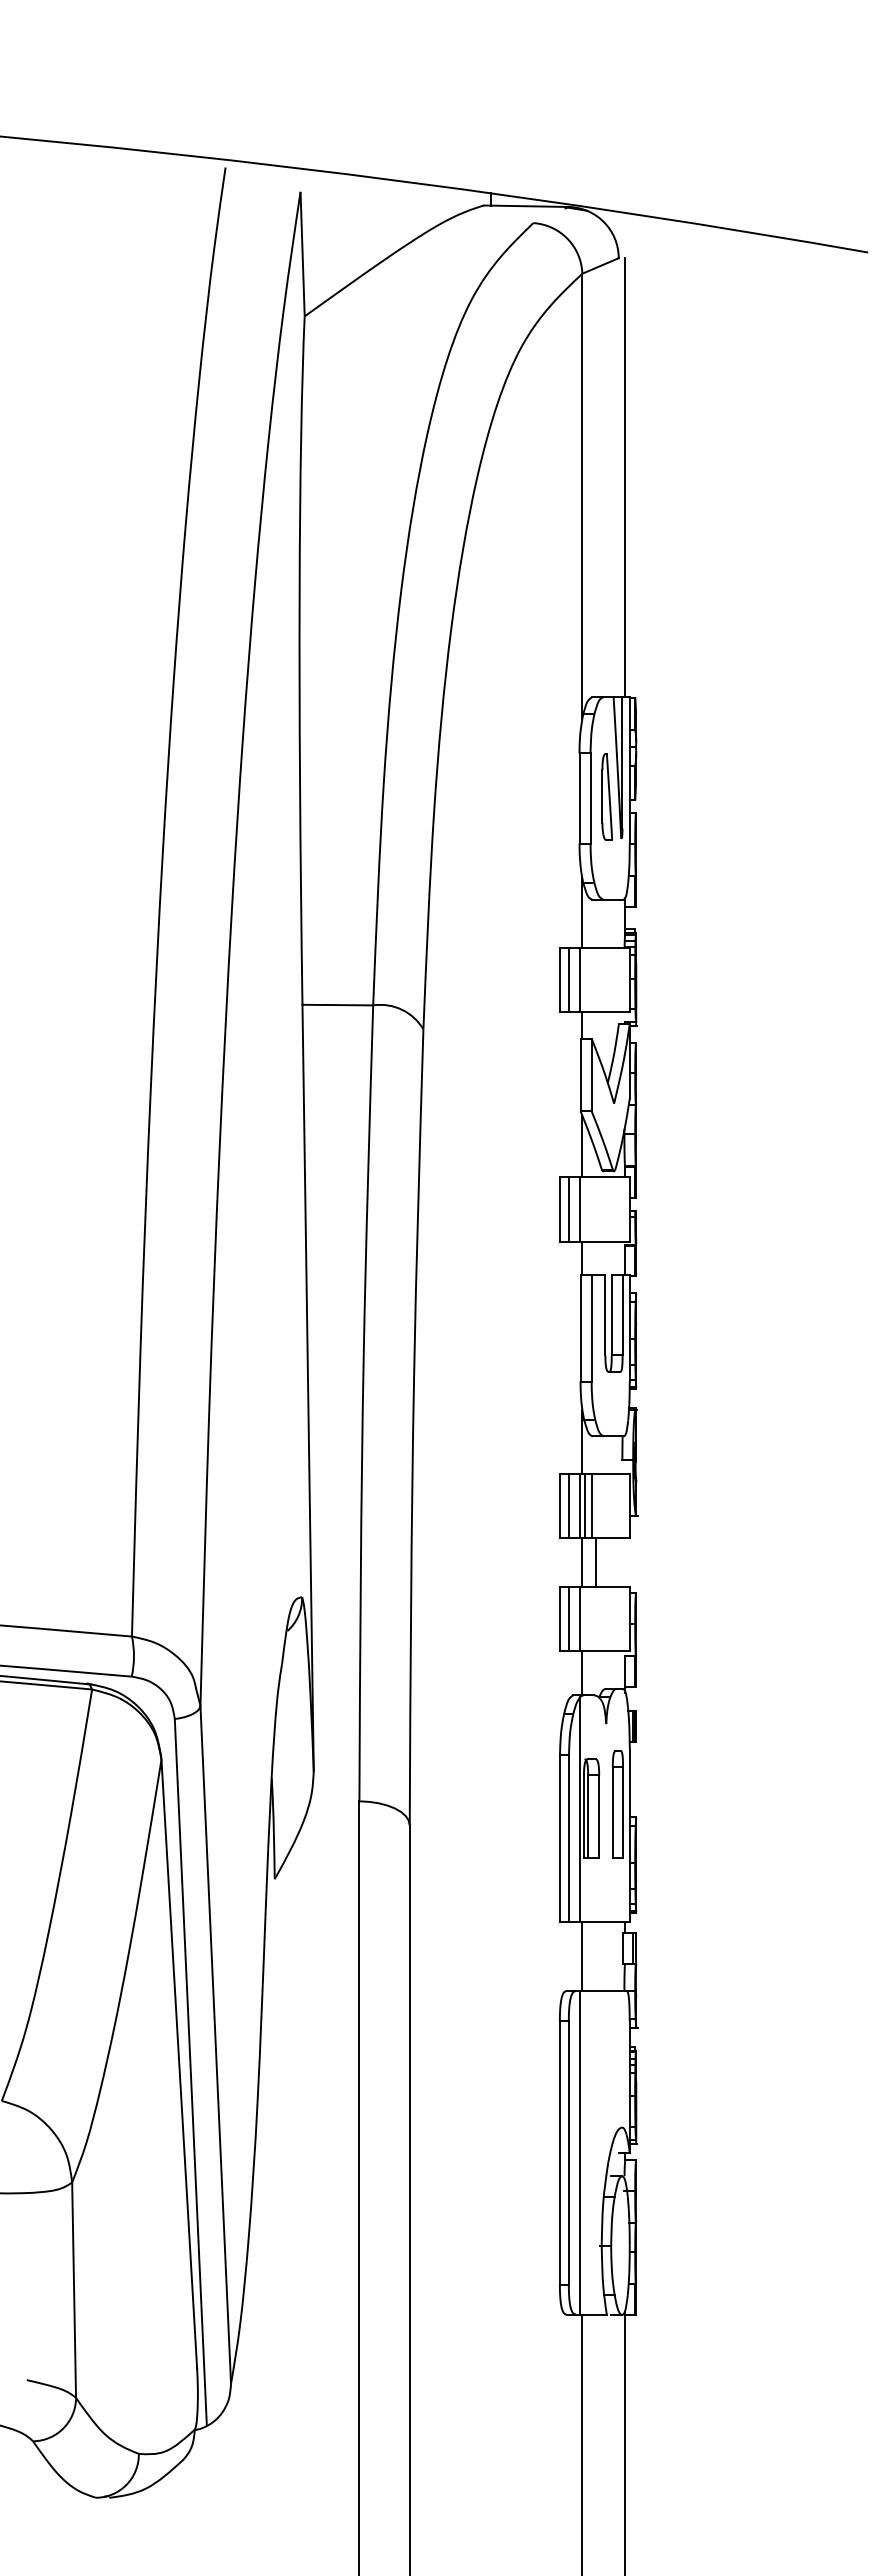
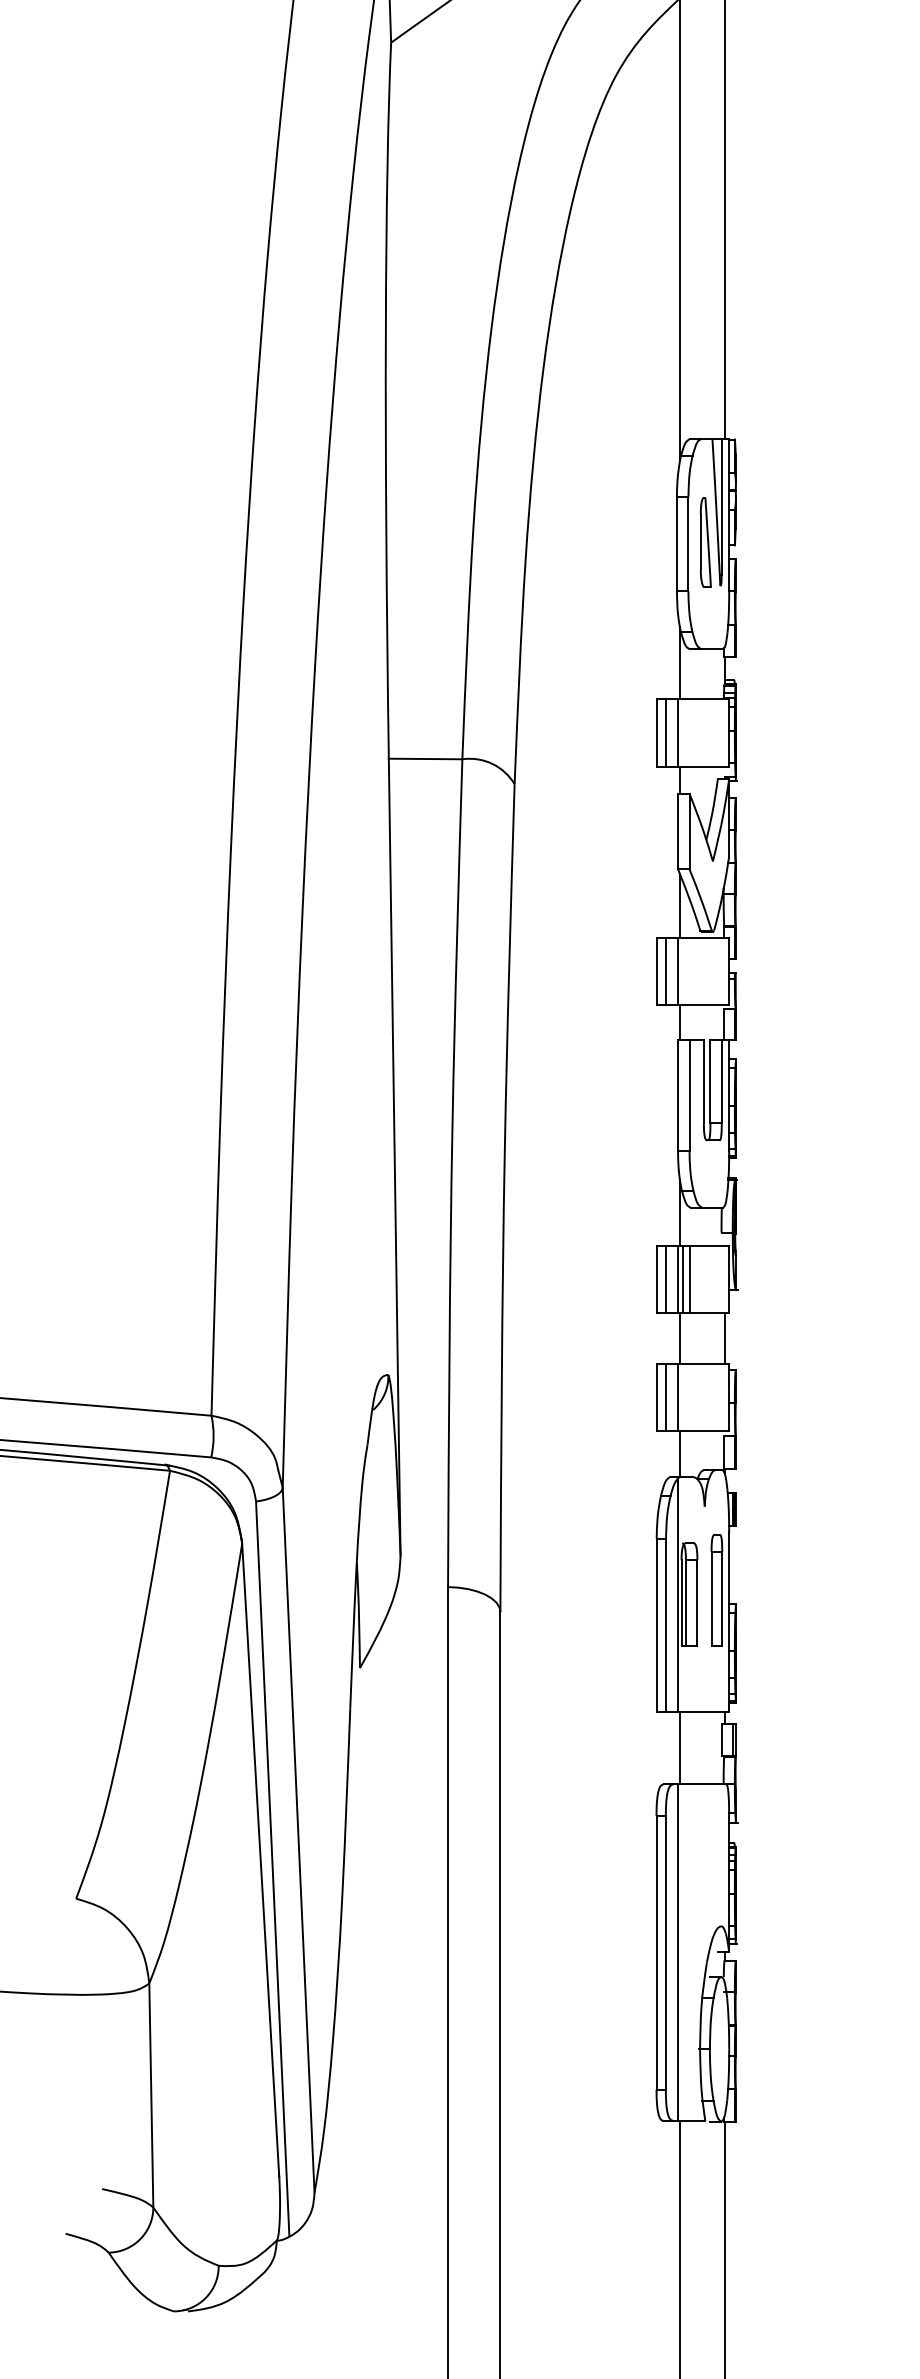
line: (596, 1562) -> (724, 1338), moved

